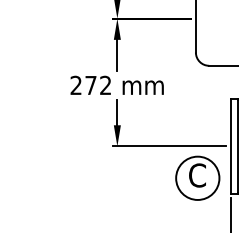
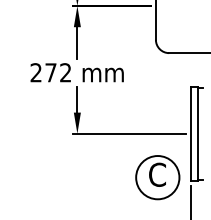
part: (197, 177) -> (157, 176), moved

